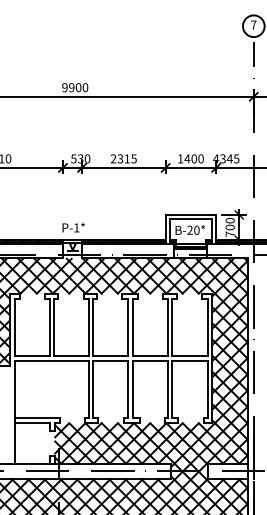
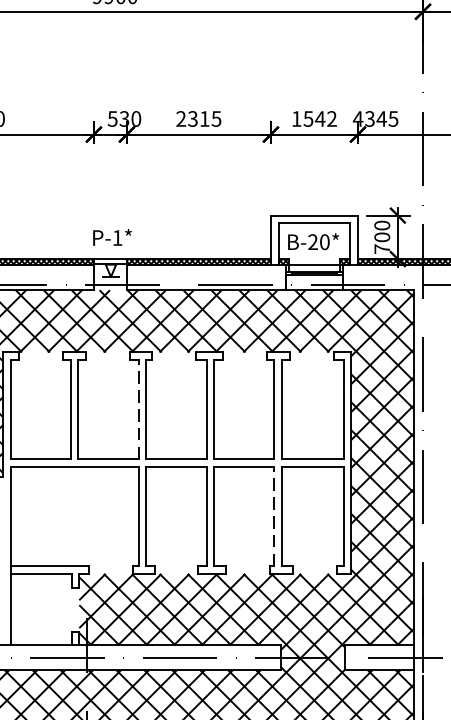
text: (193, 158) -> (319, 118), 1400 -> 1542
line: (88, 327) -> (137, 409), solid -> dashed
line: (167, 389) -> (274, 516), solid -> dashed

